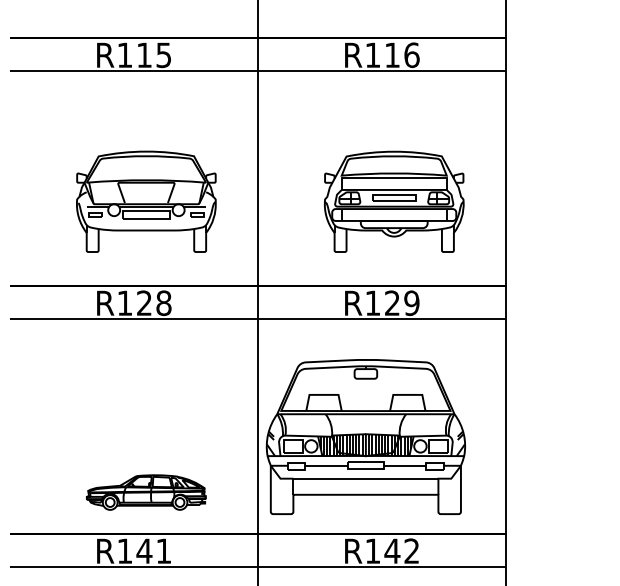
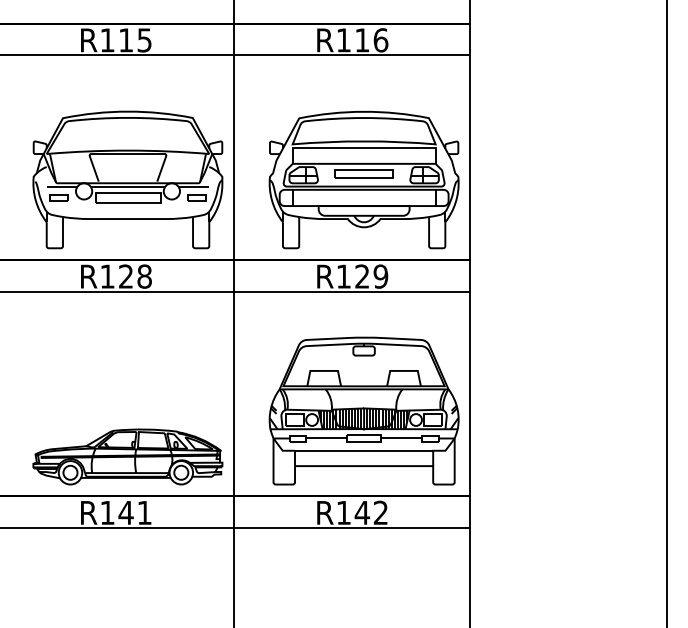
part: (145, 201) -> (127, 179), size x1.43
part: (393, 201) -> (363, 179), size x1.43
part: (365, 436) -> (363, 410), moved
part: (145, 492) -> (127, 456), size x1.67

